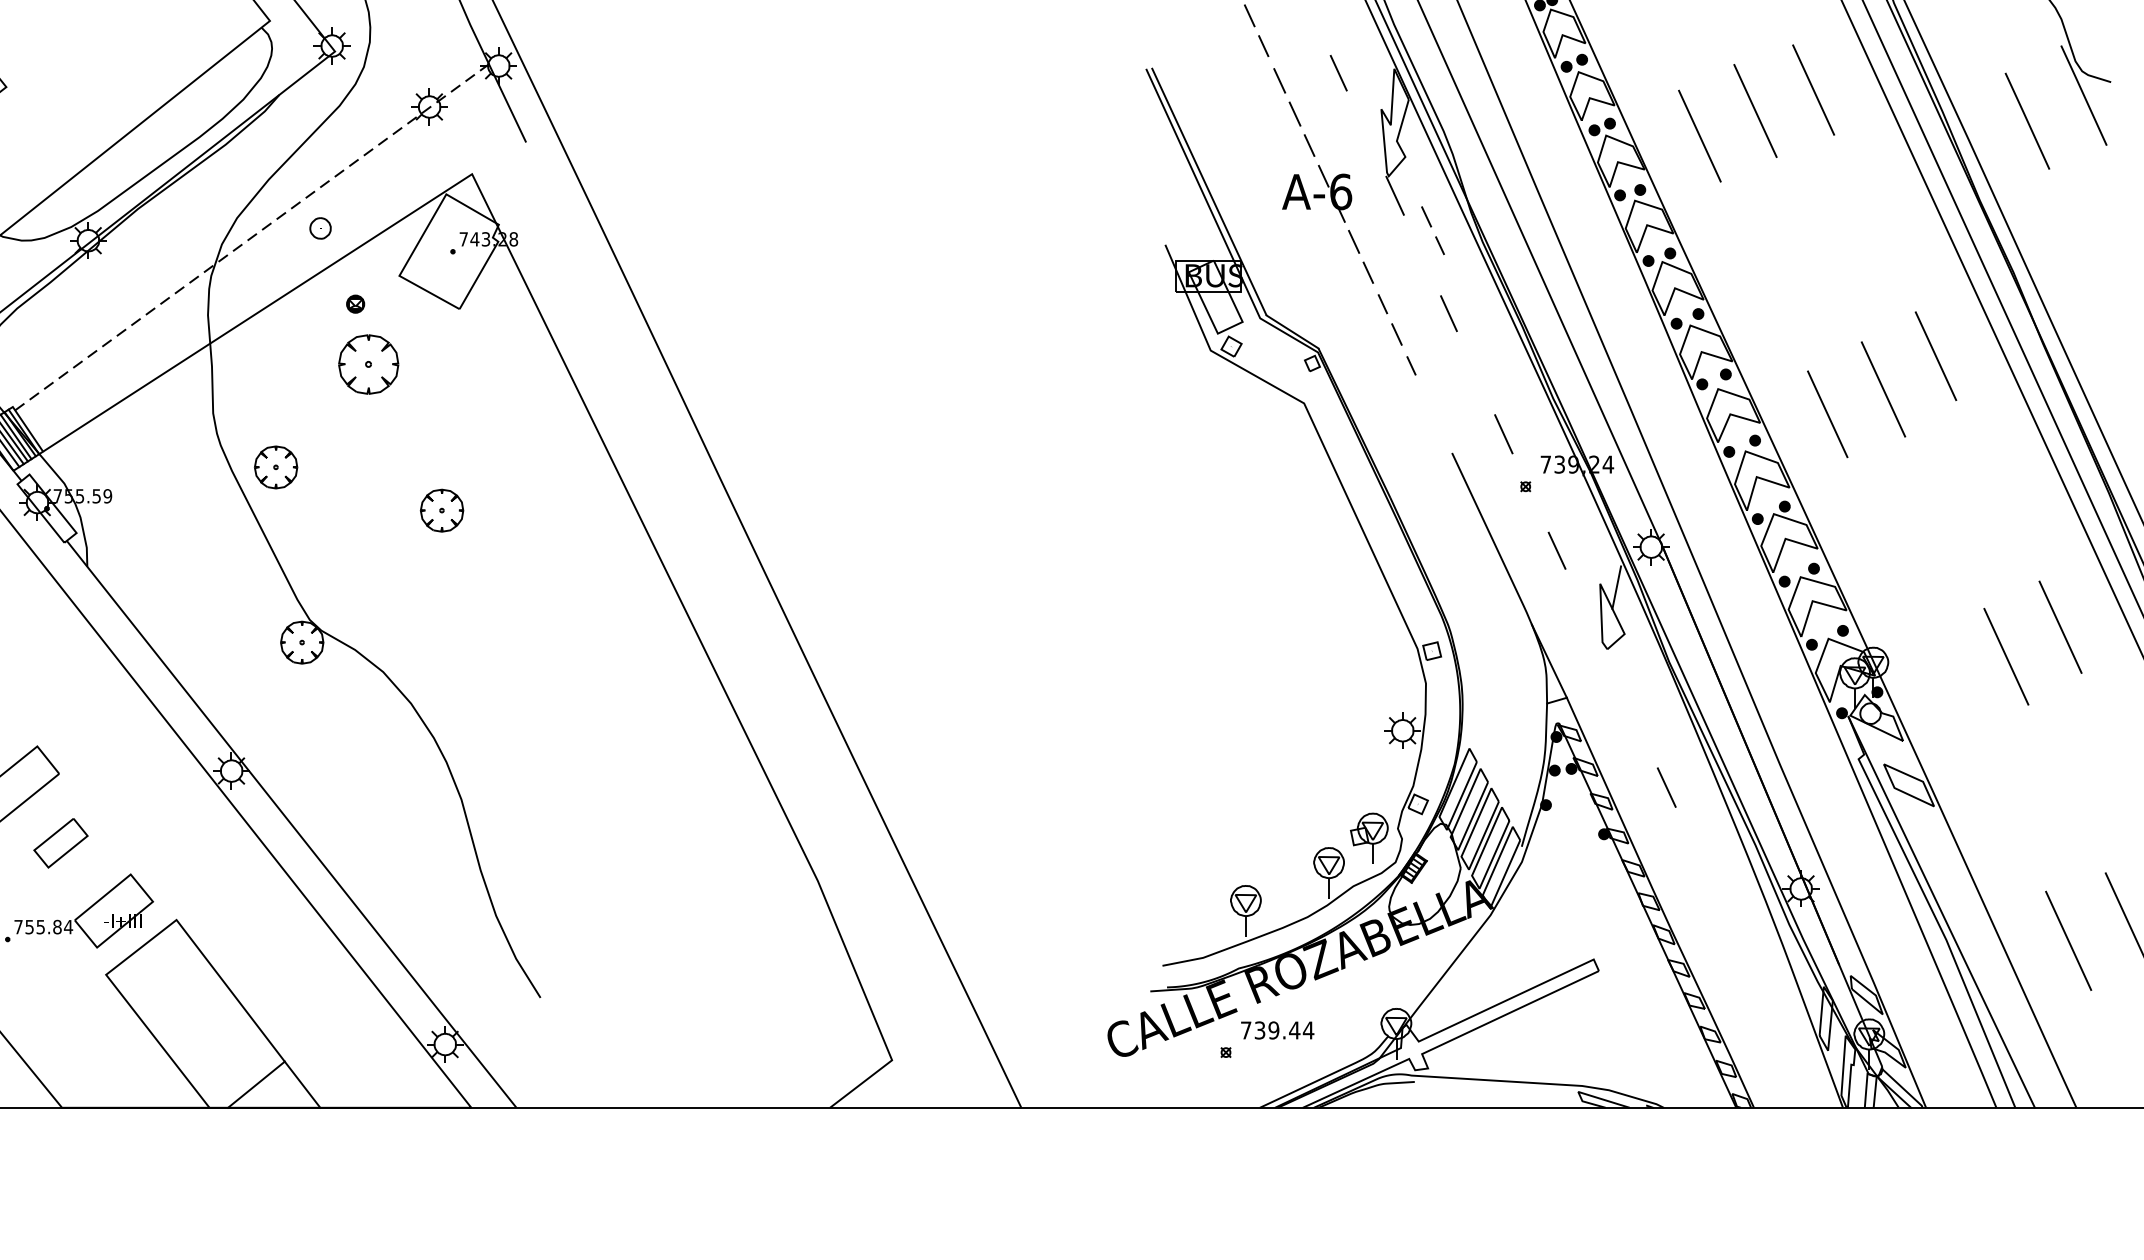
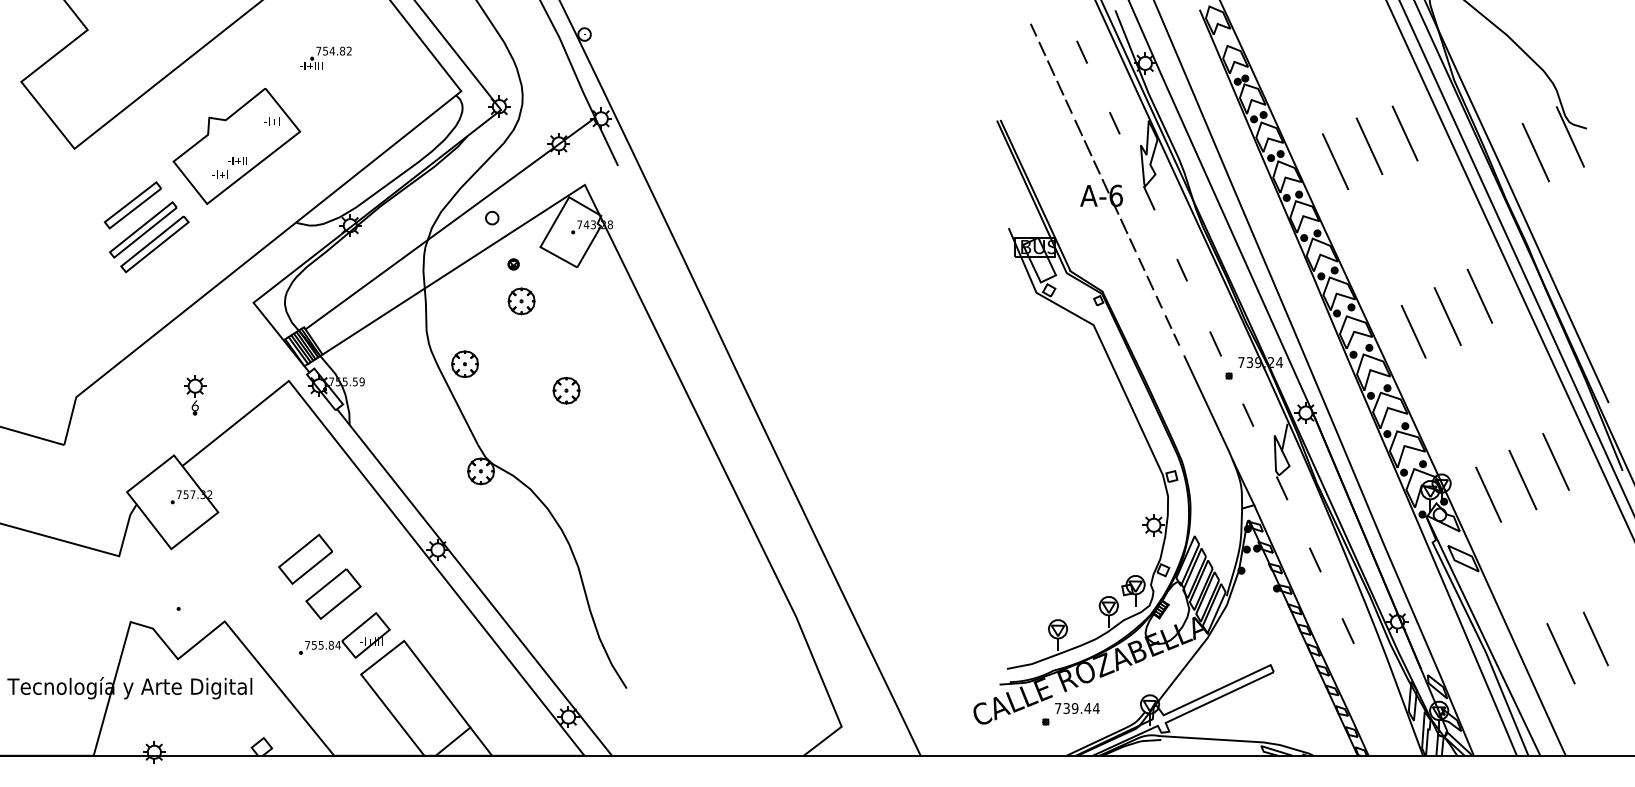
line: (1431, 227) -> (1171, 328), moved
line: (252, 237) -> (450, 223), dashed -> solid
part: (368, 364) -> (521, 301), size x0.71
line: (1613, 670) -> (1282, 488), added
line: (1950, 680) -> (1488, 494), added
part: (60, 842) -> (333, 593), size x1.67
line: (1719, 904) -> (1347, 631), added

